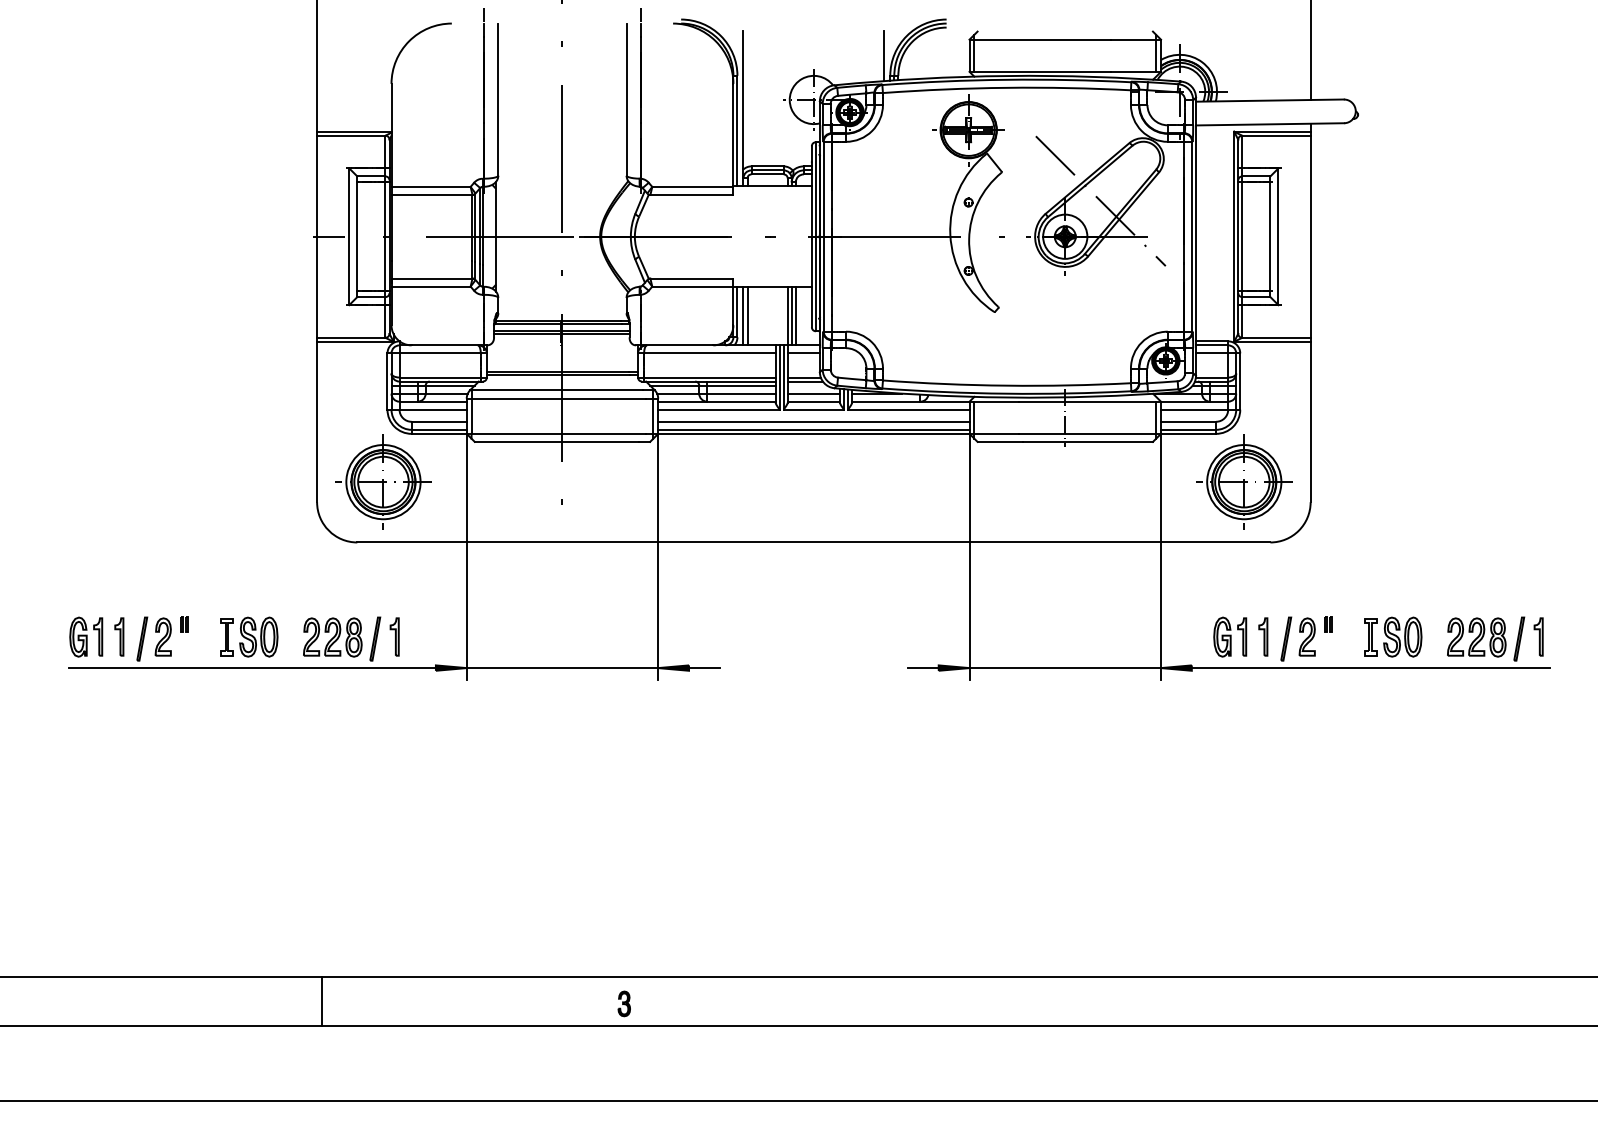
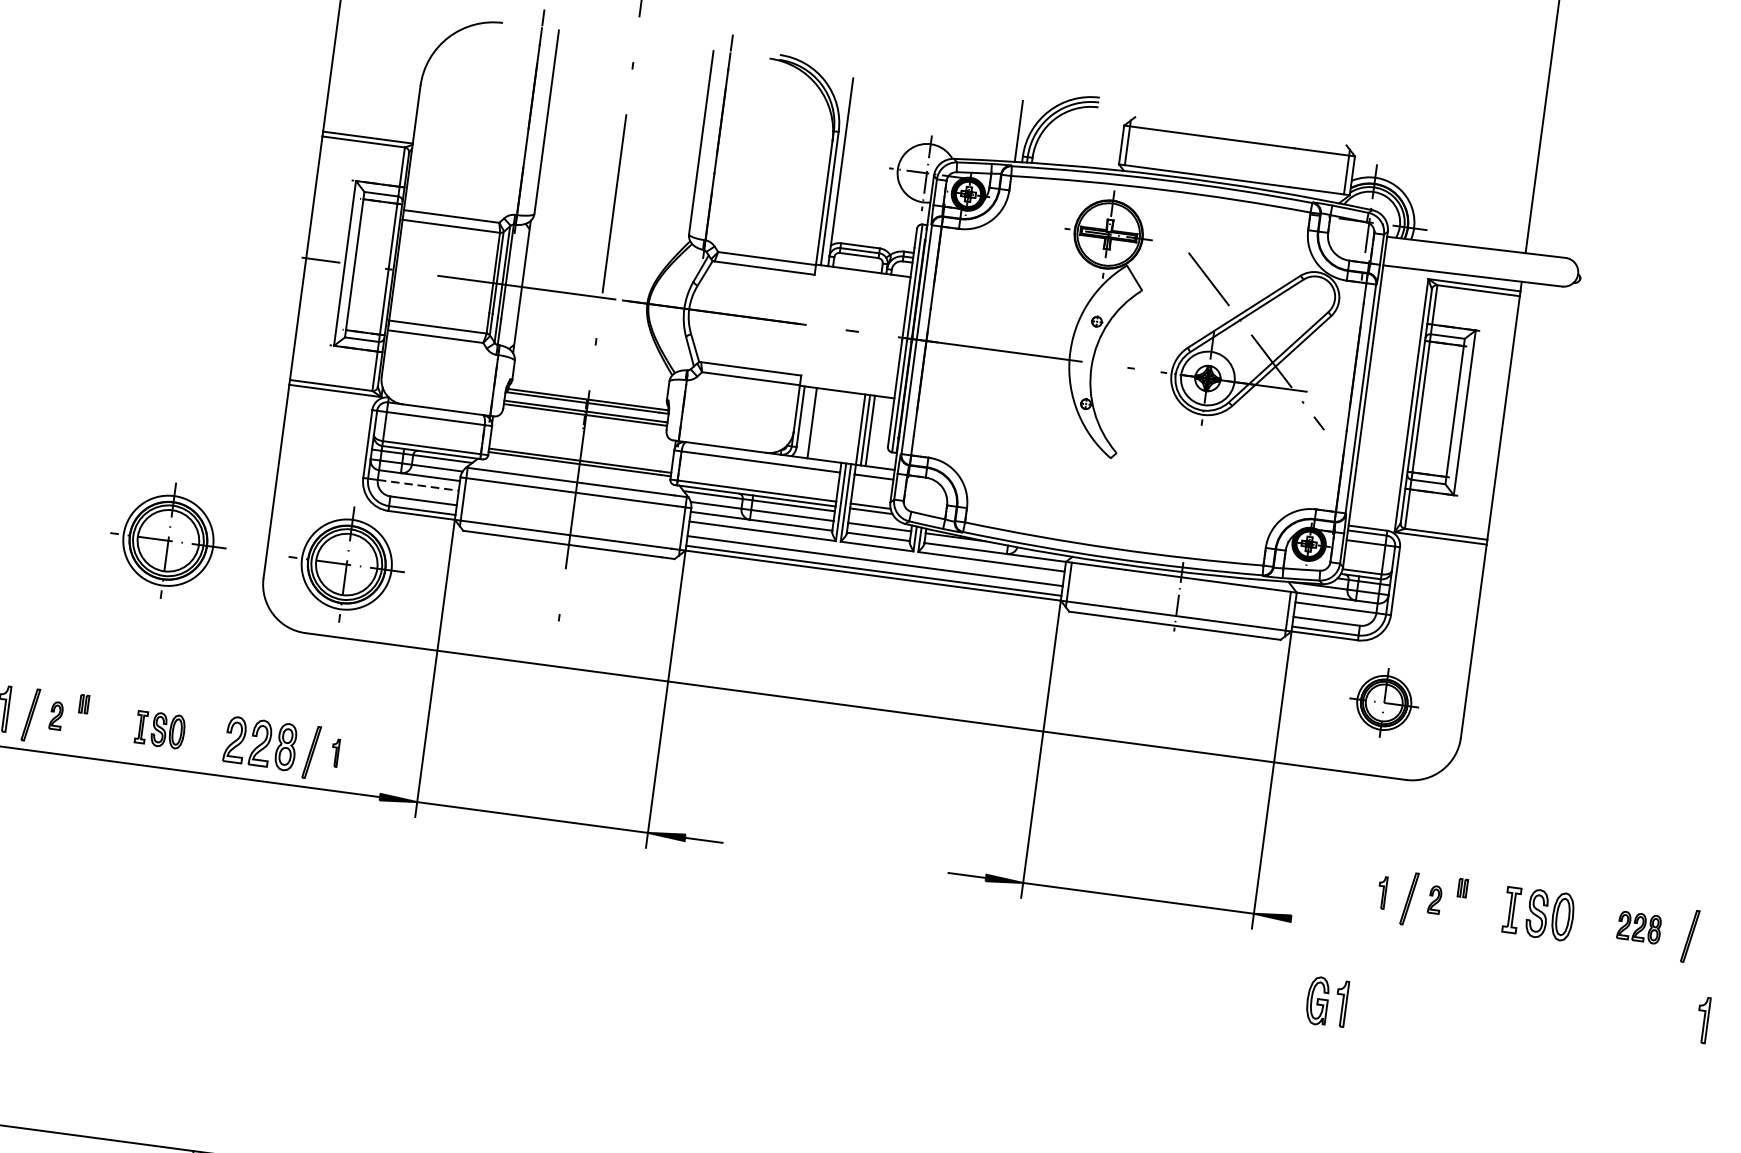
line: (743, 316) -> (807, 422), removed
line: (433, 409) -> (418, 485), solid -> dashed
part: (235, 481) -> (168, 540), added
part: (1244, 481) -> (1384, 702), size x0.6
part: (162, 636) -> (55, 715), size x0.6
part: (249, 636) -> (160, 729), size x0.7
part: (394, 636) -> (335, 752), size x0.6
part: (1230, 636) -> (1327, 1001), moved
part: (1263, 636) -> (1382, 892), size x0.7
part: (1306, 636) -> (1434, 899), size x0.6
part: (1538, 636) -> (1702, 1019), moved
part: (1476, 637) -> (1639, 927), size x0.6
line: (1370, 668) -> (1506, 947), removed

